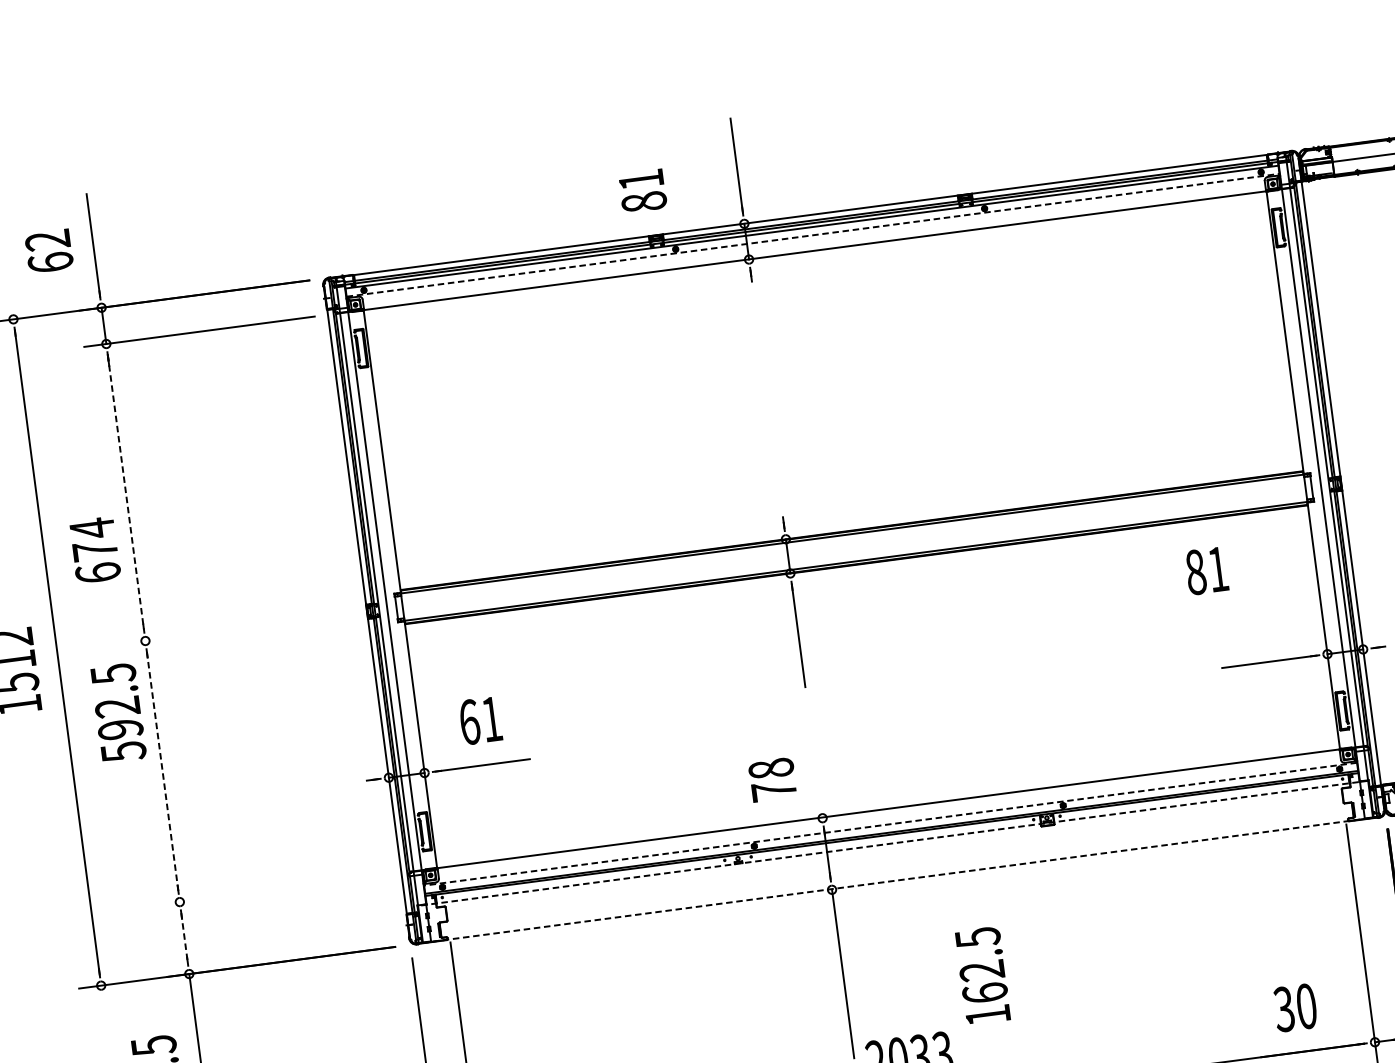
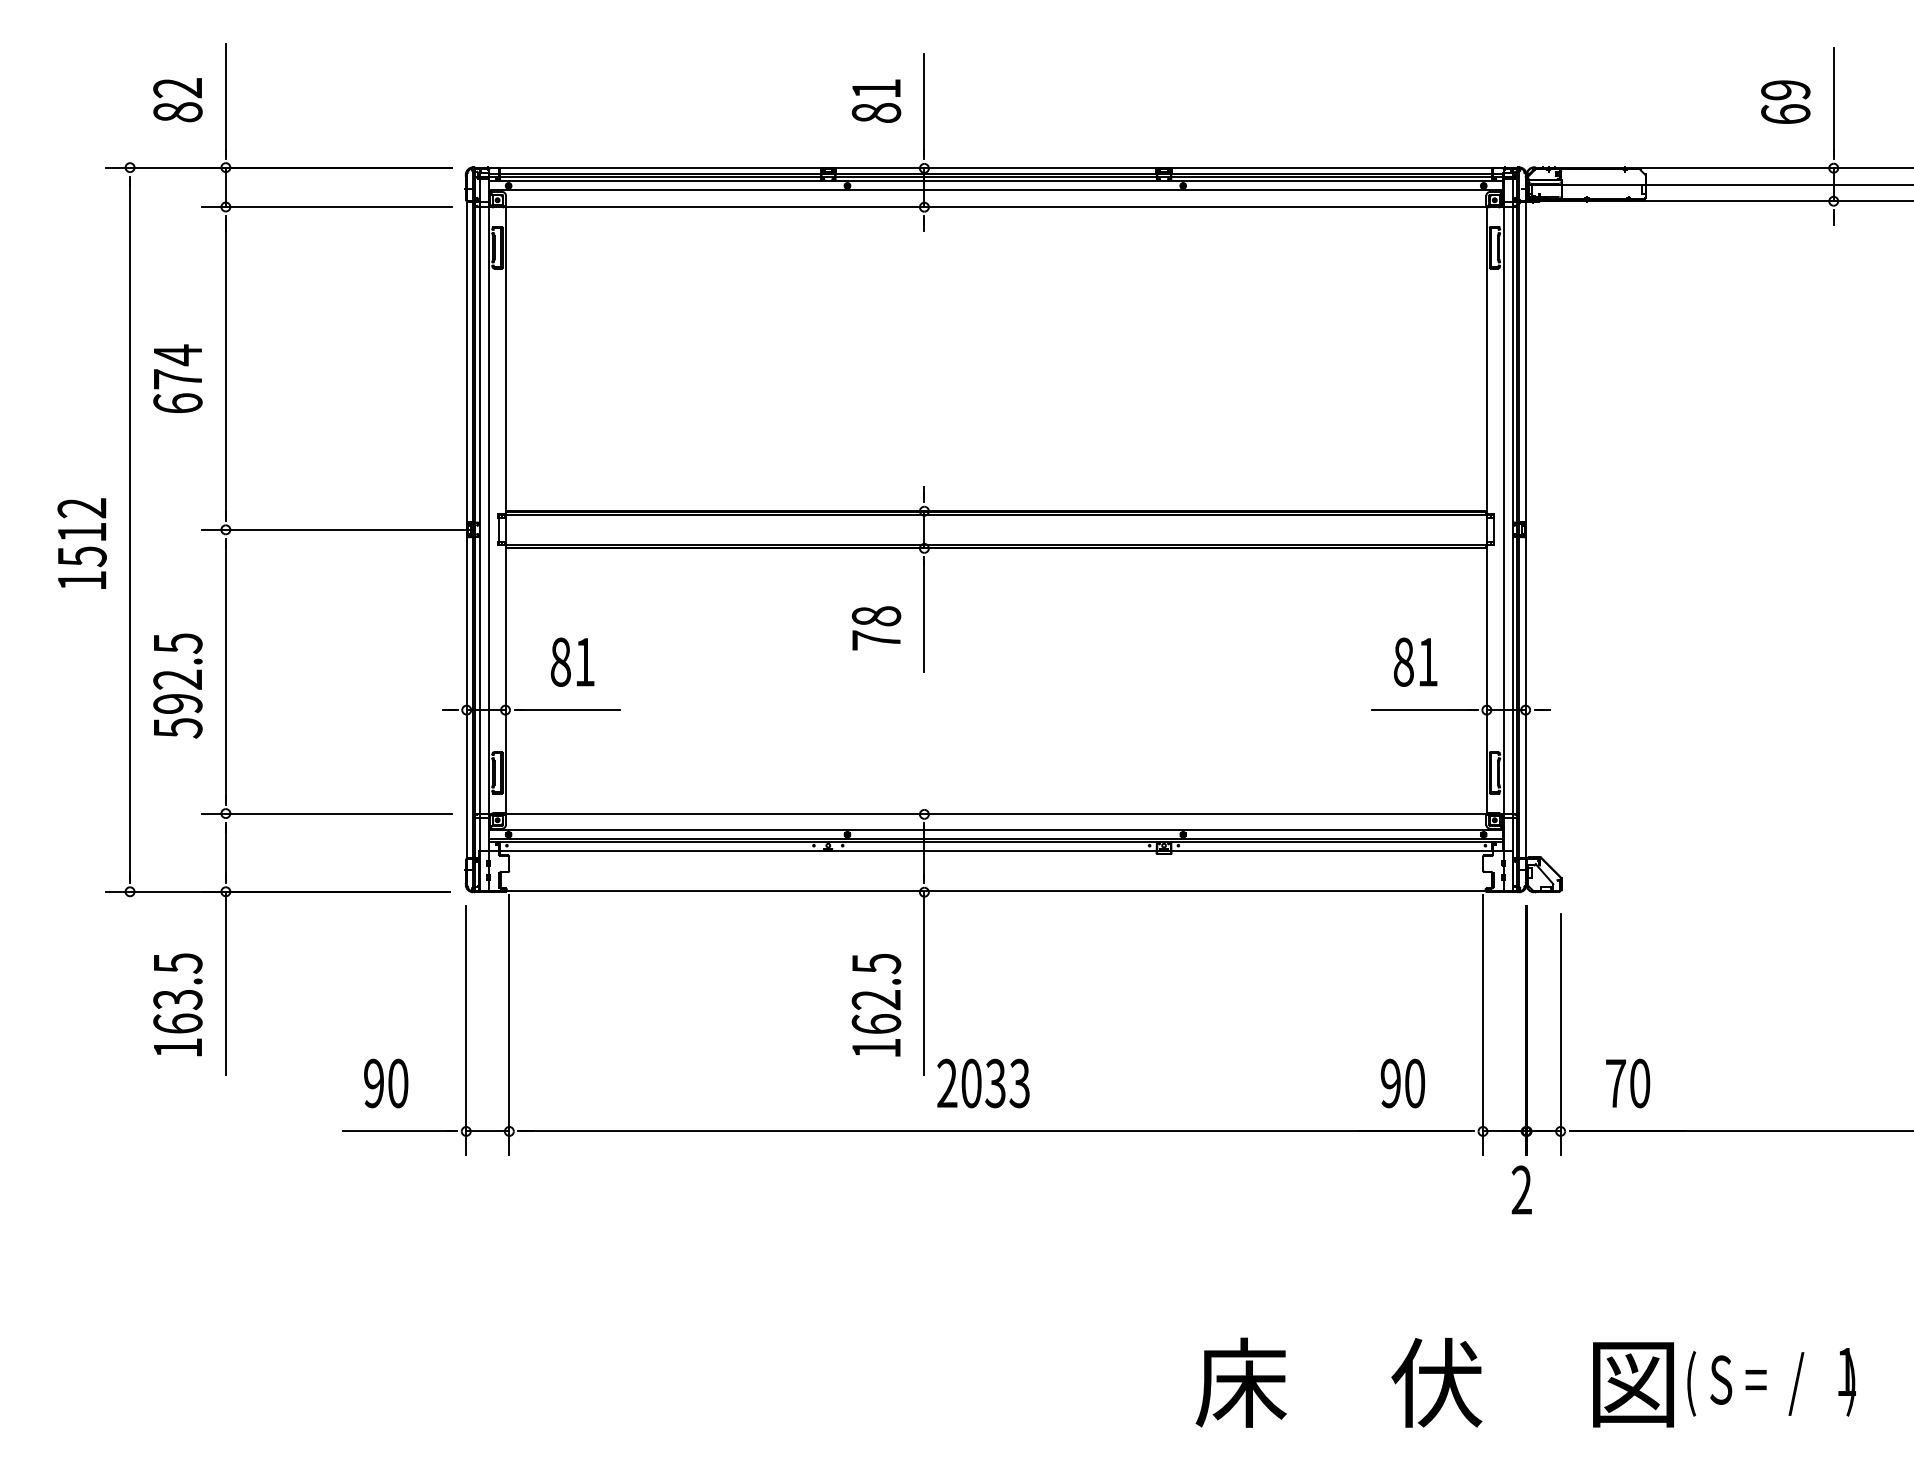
text: (642, 190) -> (876, 100), moved
line: (813, 235) -> (996, 190), dashed -> solid
text: (50, 262) -> (177, 112), 62 -> 82
line: (125, 492) -> (225, 368), dashed -> solid
text: (94, 550) -> (177, 378), moved
text: (1206, 570) -> (1415, 661), moved
line: (248, 627) -> (337, 529), added
text: (118, 712) -> (177, 685), moved
text: (469, 721) -> (560, 661), 61 -> 81
line: (162, 771) -> (225, 671), dashed -> solid
text: (772, 779) -> (876, 628), moved
line: (890, 824) -> (996, 830), dashed -> solid
line: (892, 843) -> (995, 851), dashed -> solid
line: (897, 880) -> (995, 891), dashed -> solid
line: (272, 889) -> (326, 813), added
line: (184, 938) -> (225, 853), dashed -> solid
text: (982, 975) -> (876, 1005), moved
text: (1284, 1009) -> (1390, 1083), 30 -> 90

